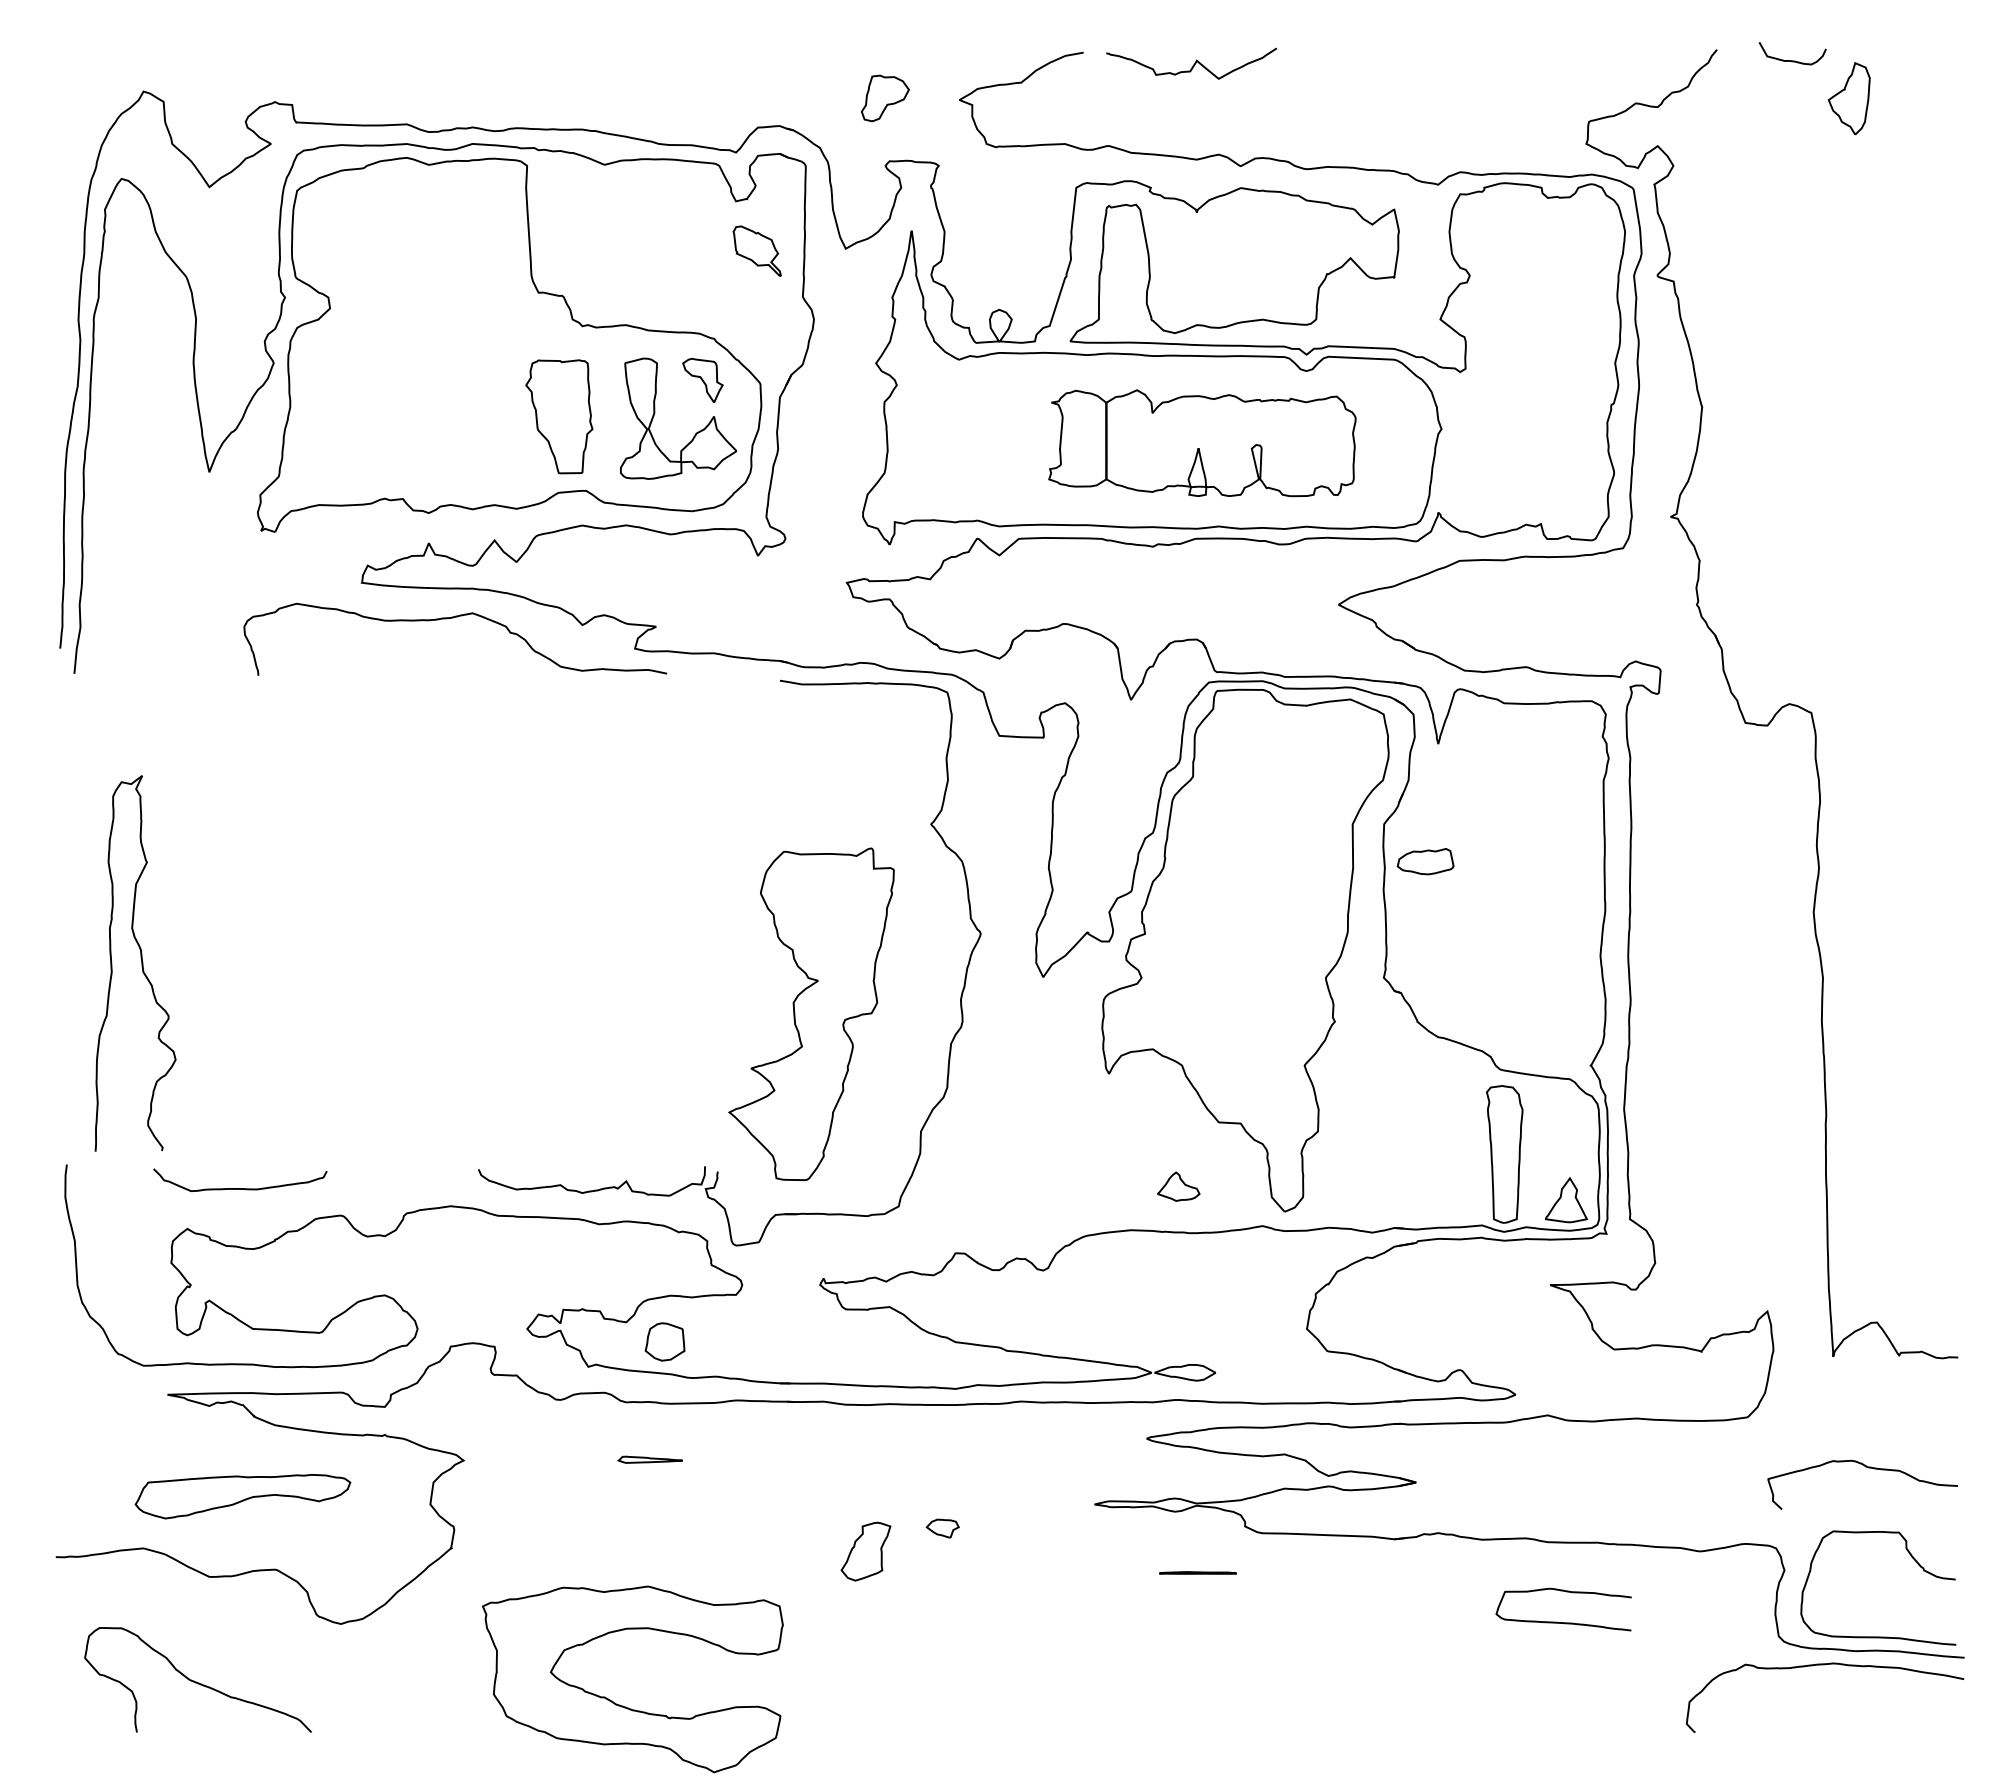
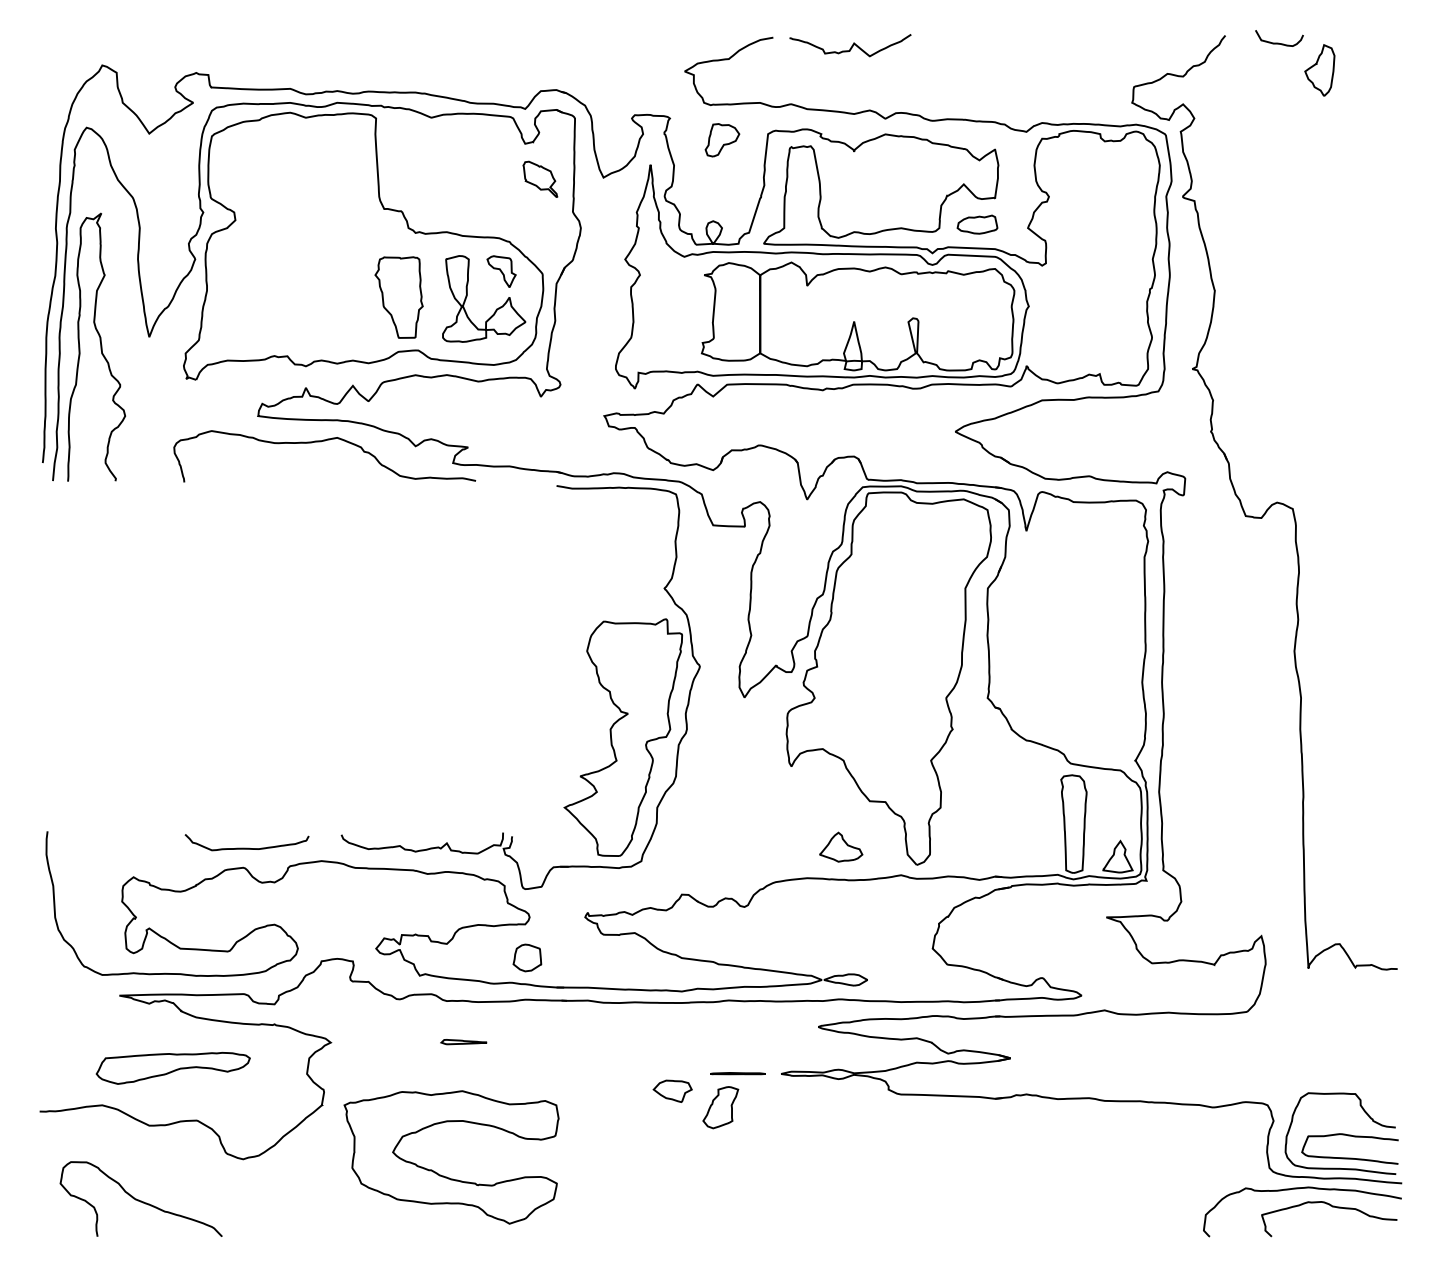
part: (884, 98) -> (721, 140), moved
part: (1202, 442) -> (858, 315), size x1.43
part: (1425, 861) -> (977, 224), moved
curve: (141, 963) -> (100, 347), moved
part: (811, 1014) -> (623, 737), moved
part: (1178, 1186) -> (841, 847), size x1.43
curve: (240, 1188) -> (247, 848), moved
part: (664, 1341) -> (526, 957), moved
curve: (1868, 1468) -> (1333, 1207), moved
part: (942, 1528) -> (672, 1091), size x1.67
part: (865, 1551) -> (720, 1107), moved
line: (1197, 1572) -> (737, 1073), moved
curve: (1563, 1622) -> (1349, 1158), moved
part: (622, 1705) -> (444, 1176), moved

